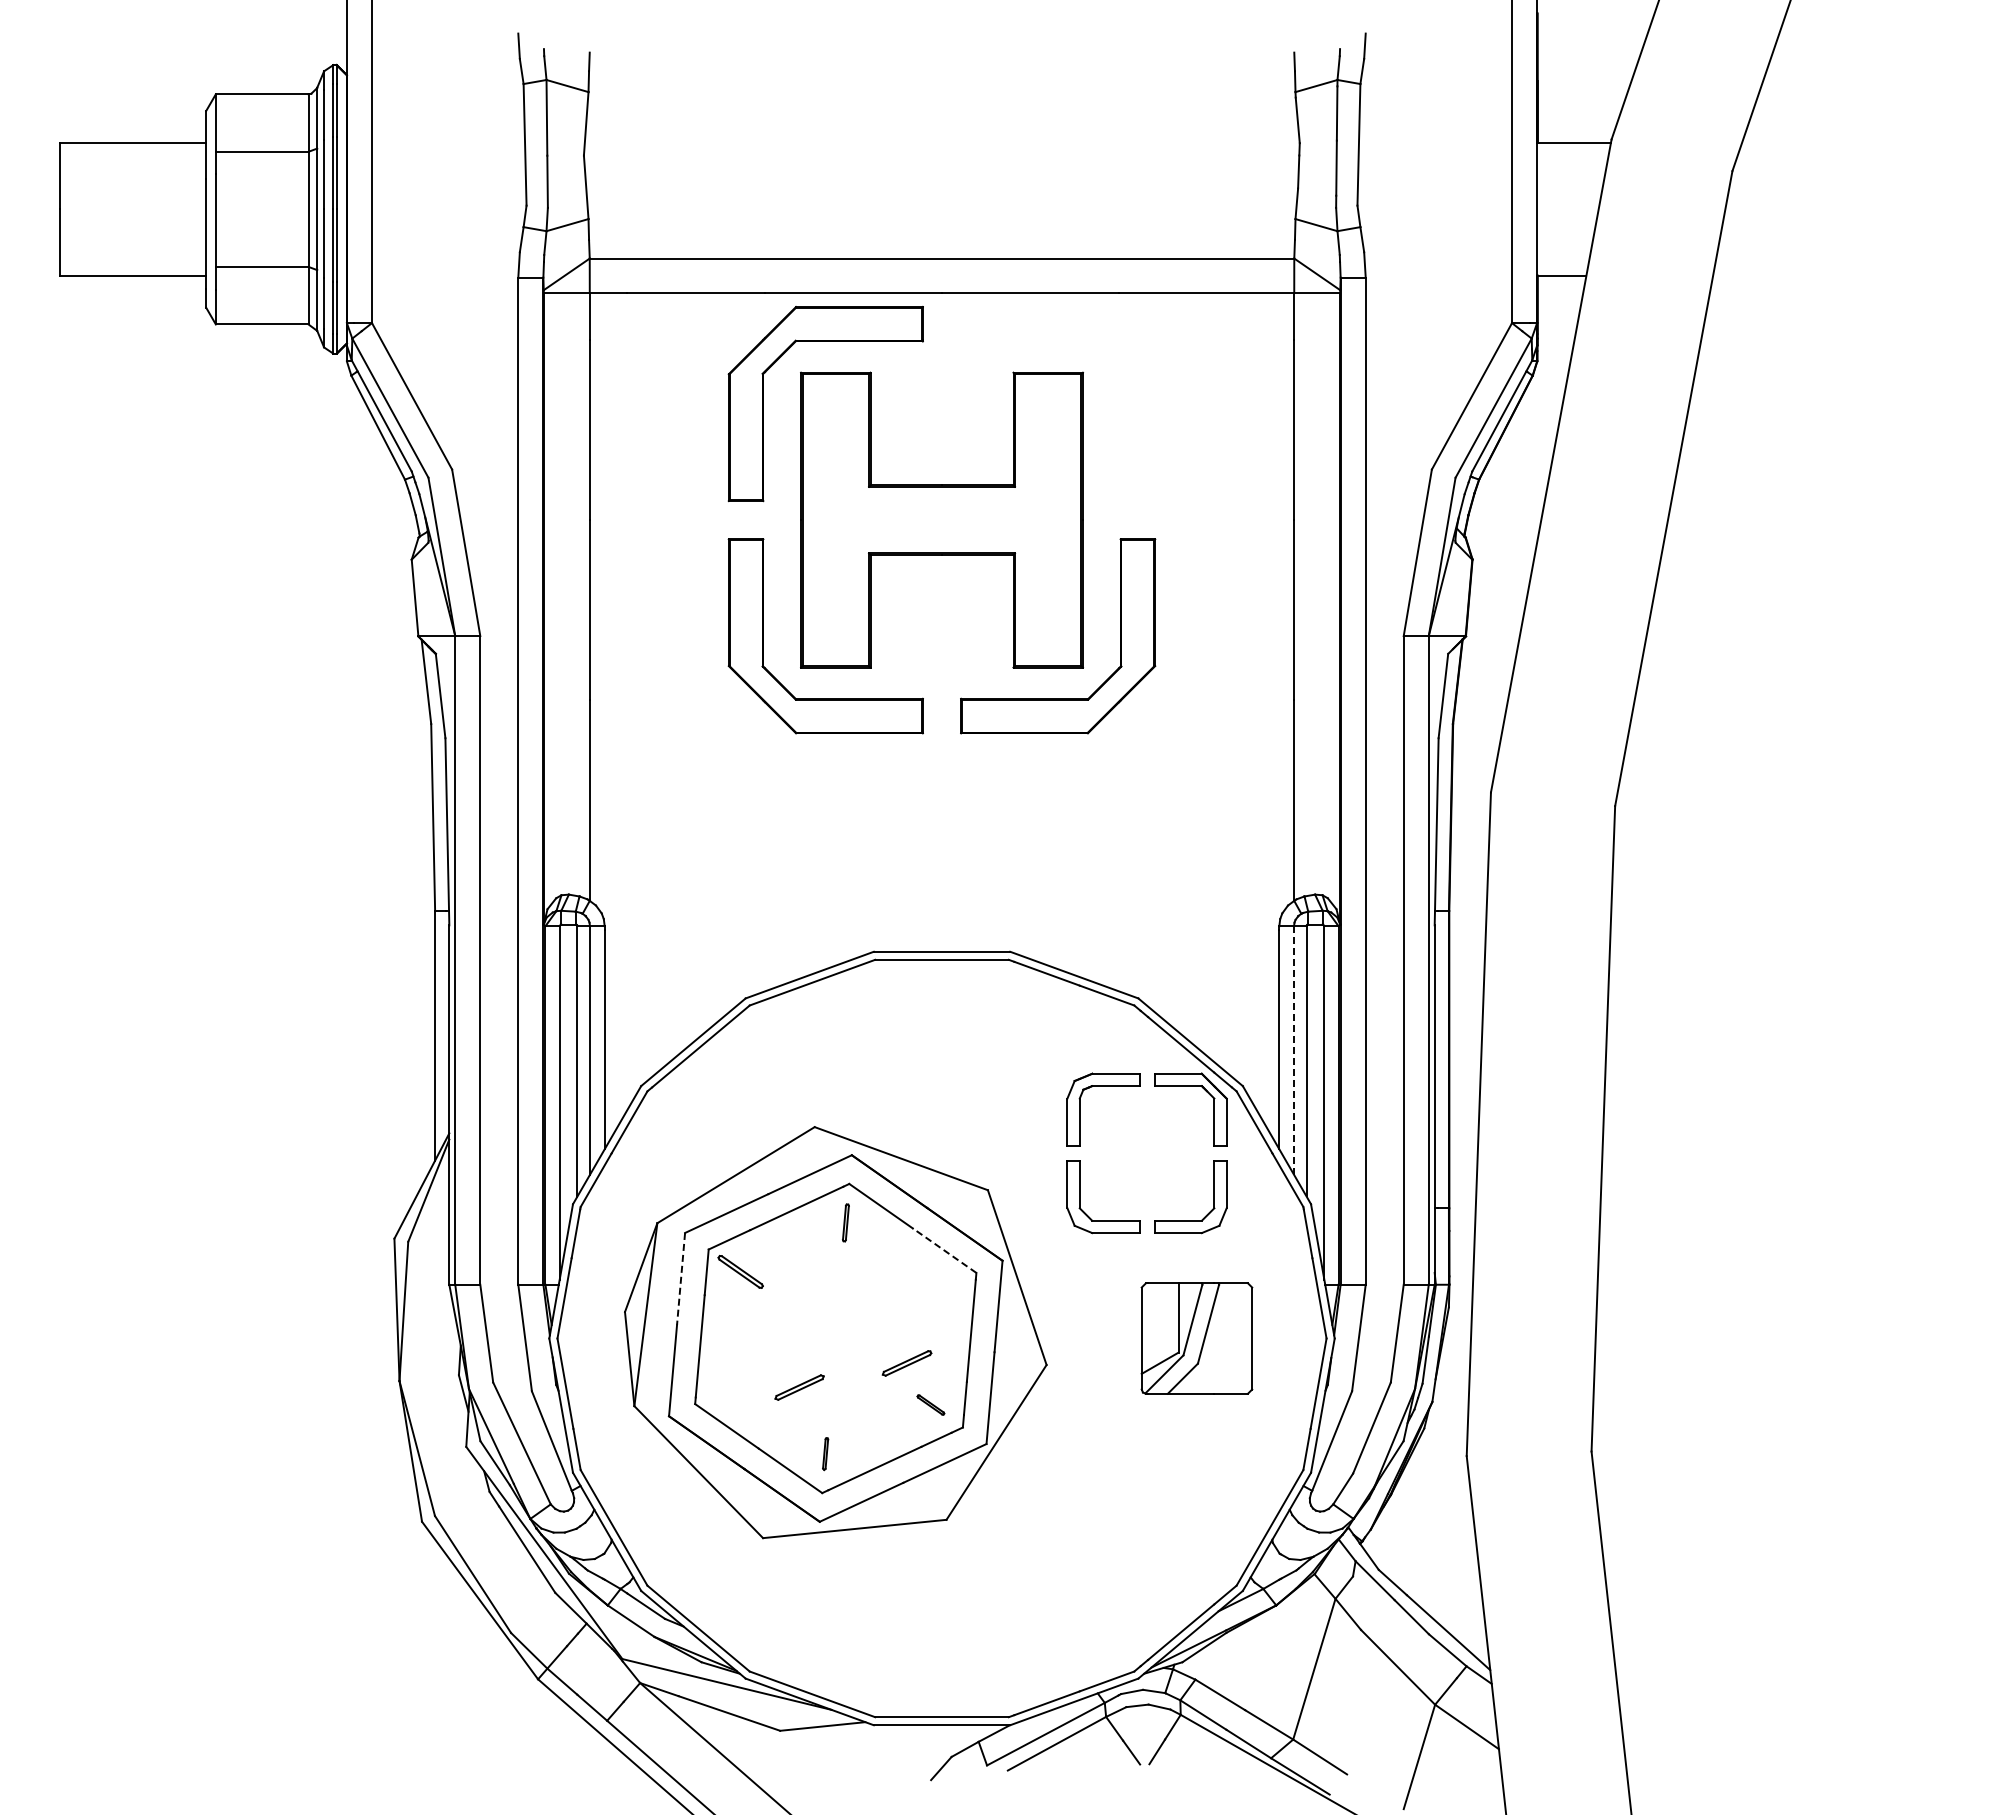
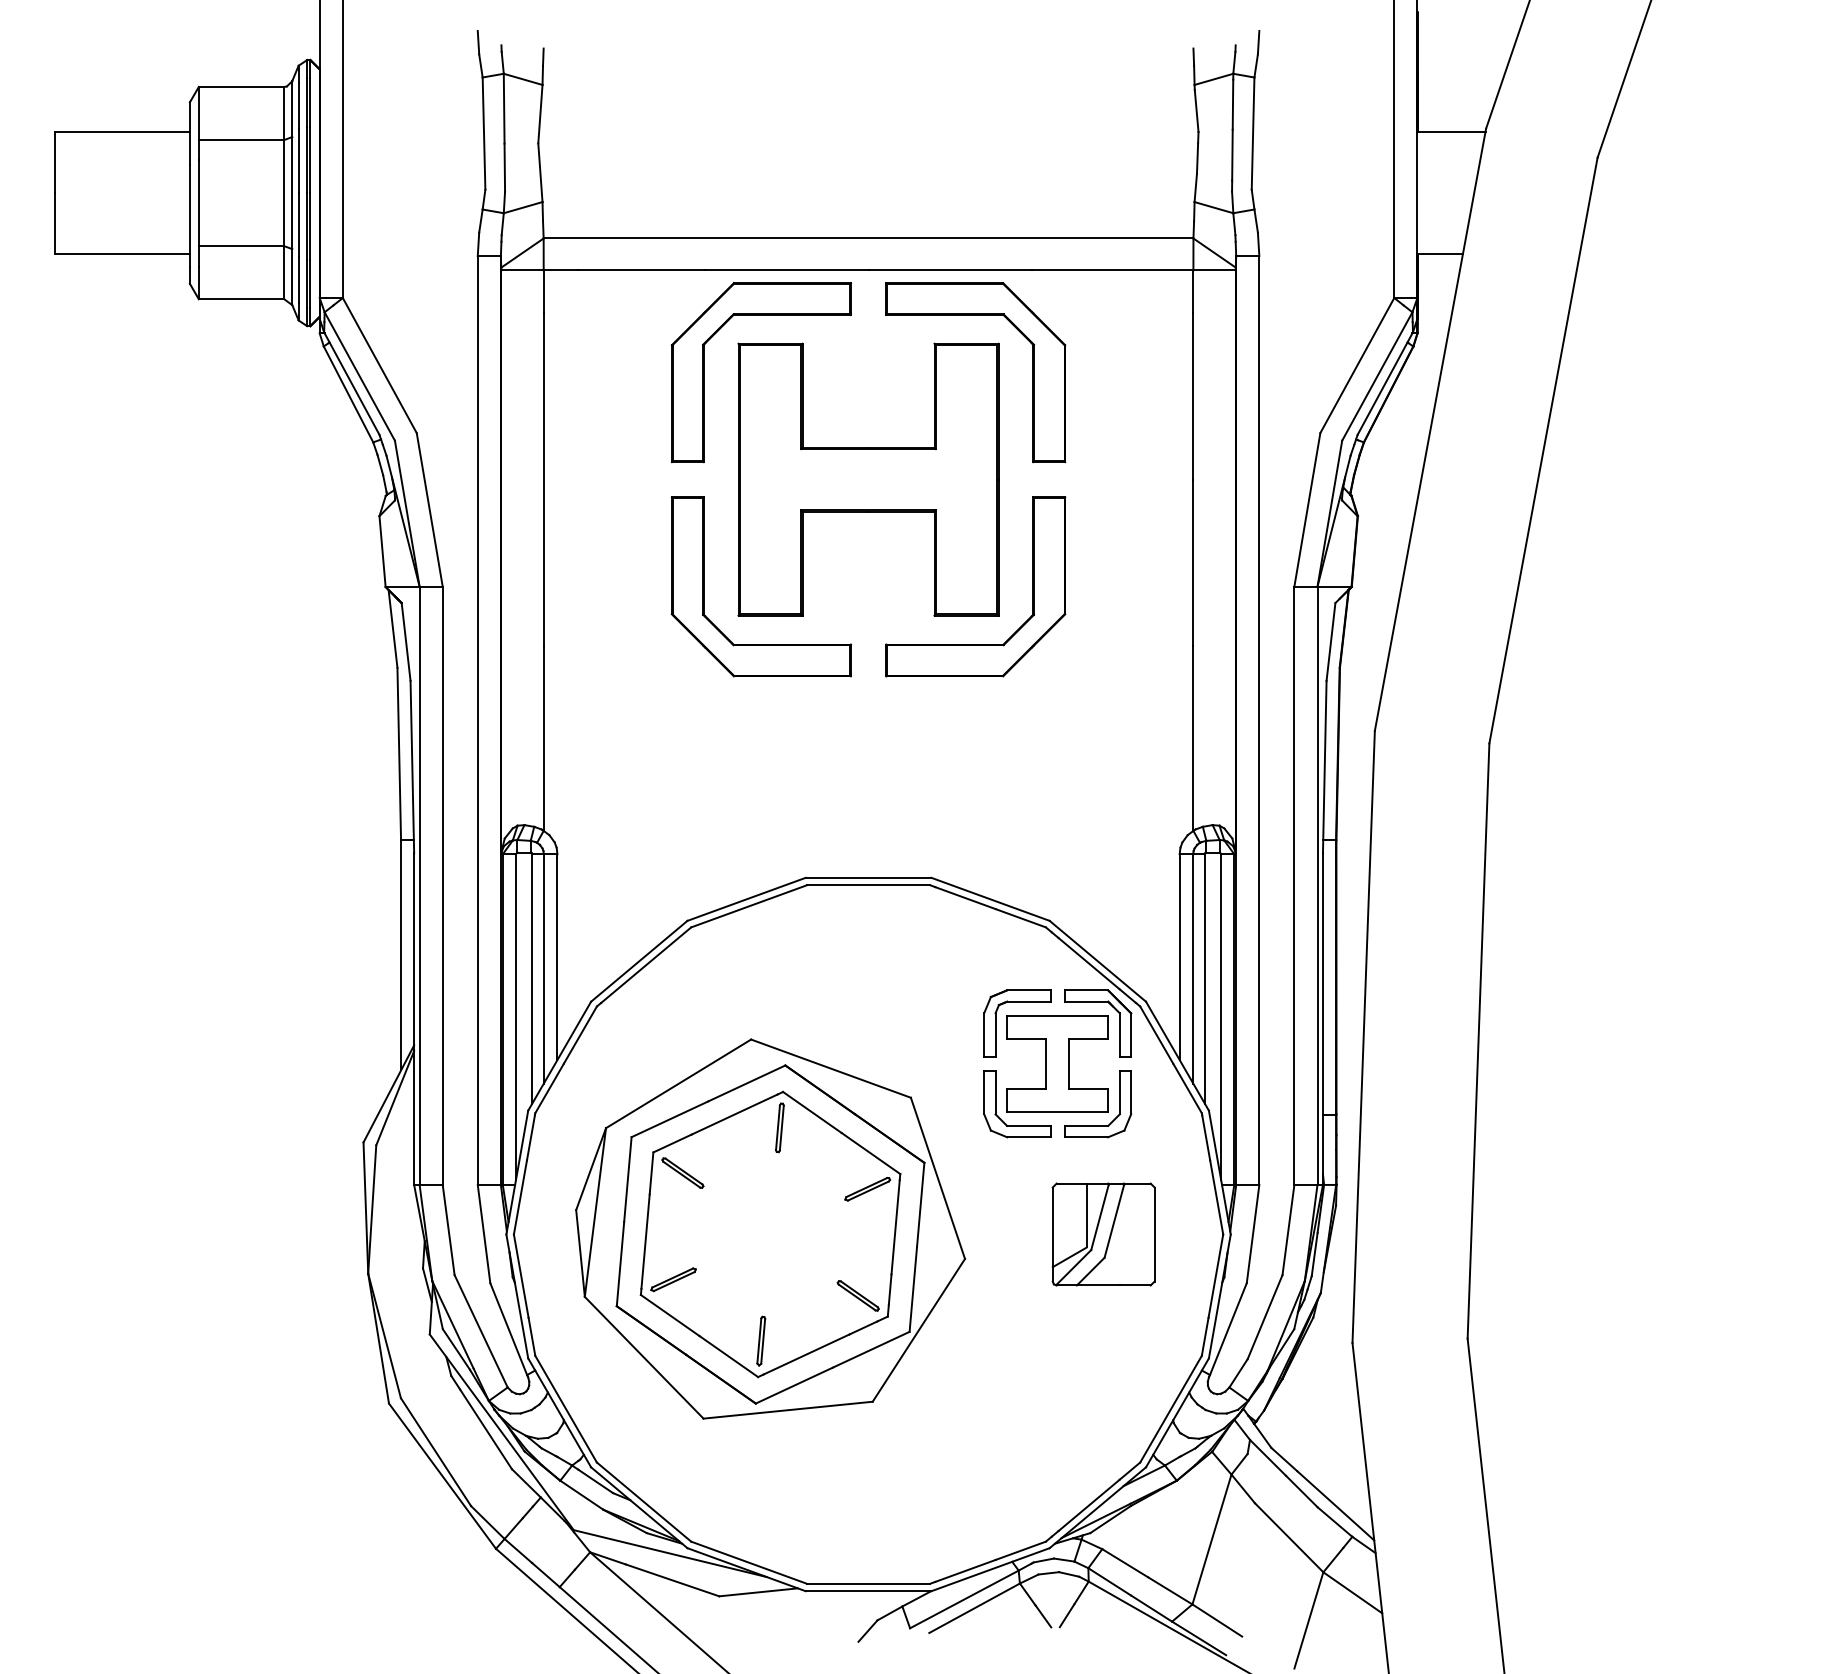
part: (1058, 341) -> (975, 314), added
line: (1294, 1051) -> (1193, 969), dashed -> solid
part: (1146, 1153) -> (1057, 1063), added
part: (845, 1222) -> (779, 1127), size x1.43
line: (944, 1250) -> (870, 1153), dashed -> solid
line: (681, 1279) -> (628, 1180), dashed -> solid
part: (906, 1363) -> (867, 1189), moved
part: (799, 1387) -> (673, 1279), moved
part: (930, 1404) -> (857, 1295), size x1.67
part: (825, 1453) -> (761, 1340), size x1.67

